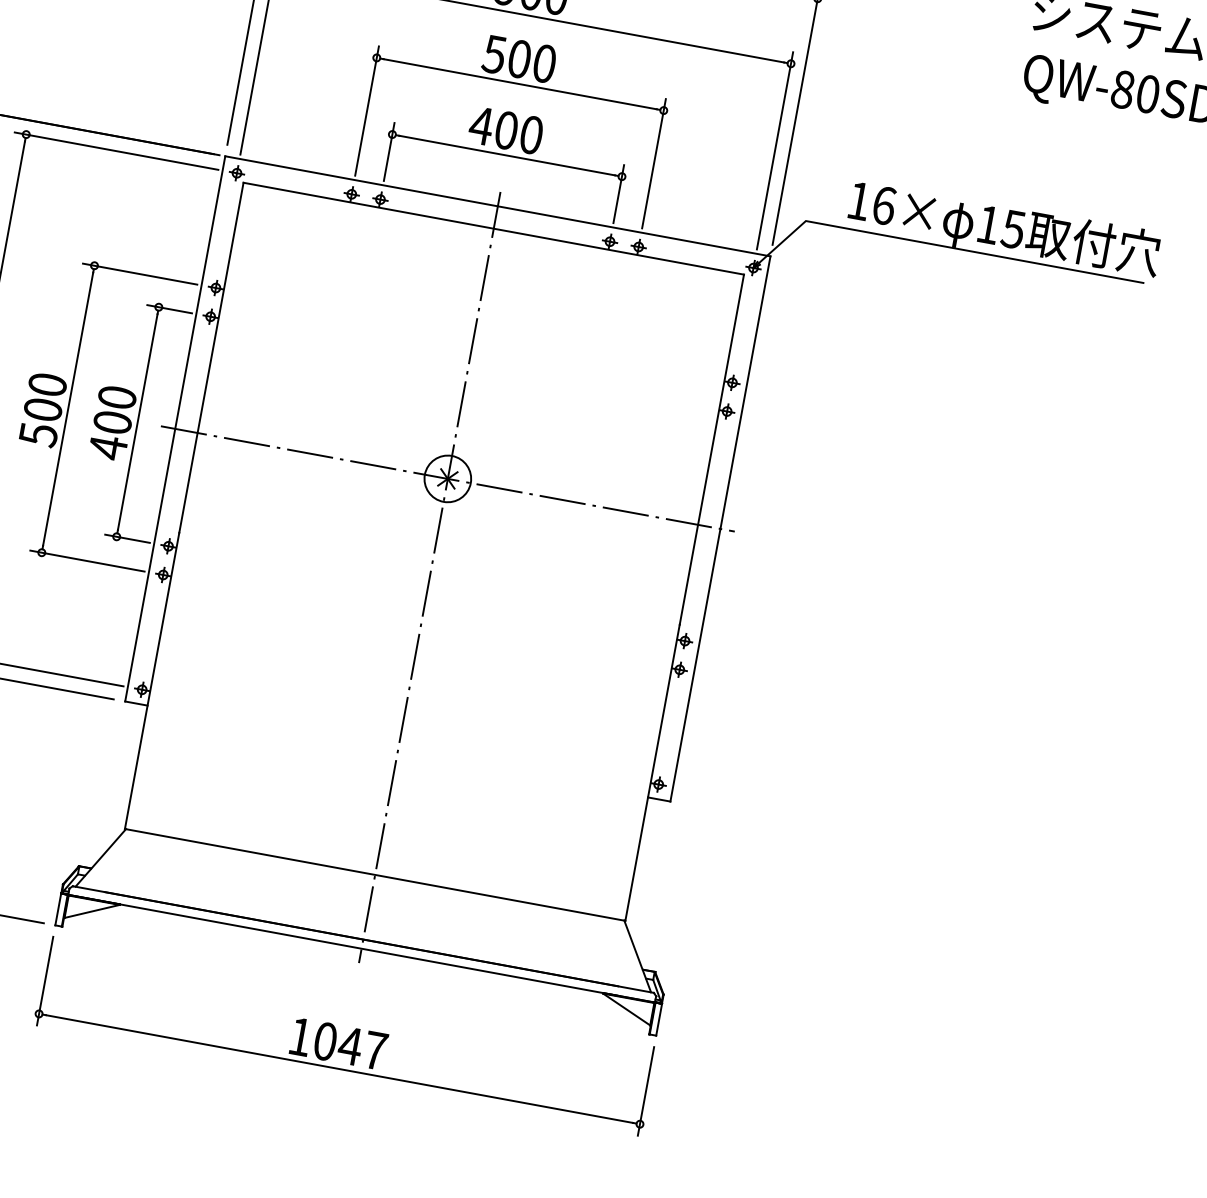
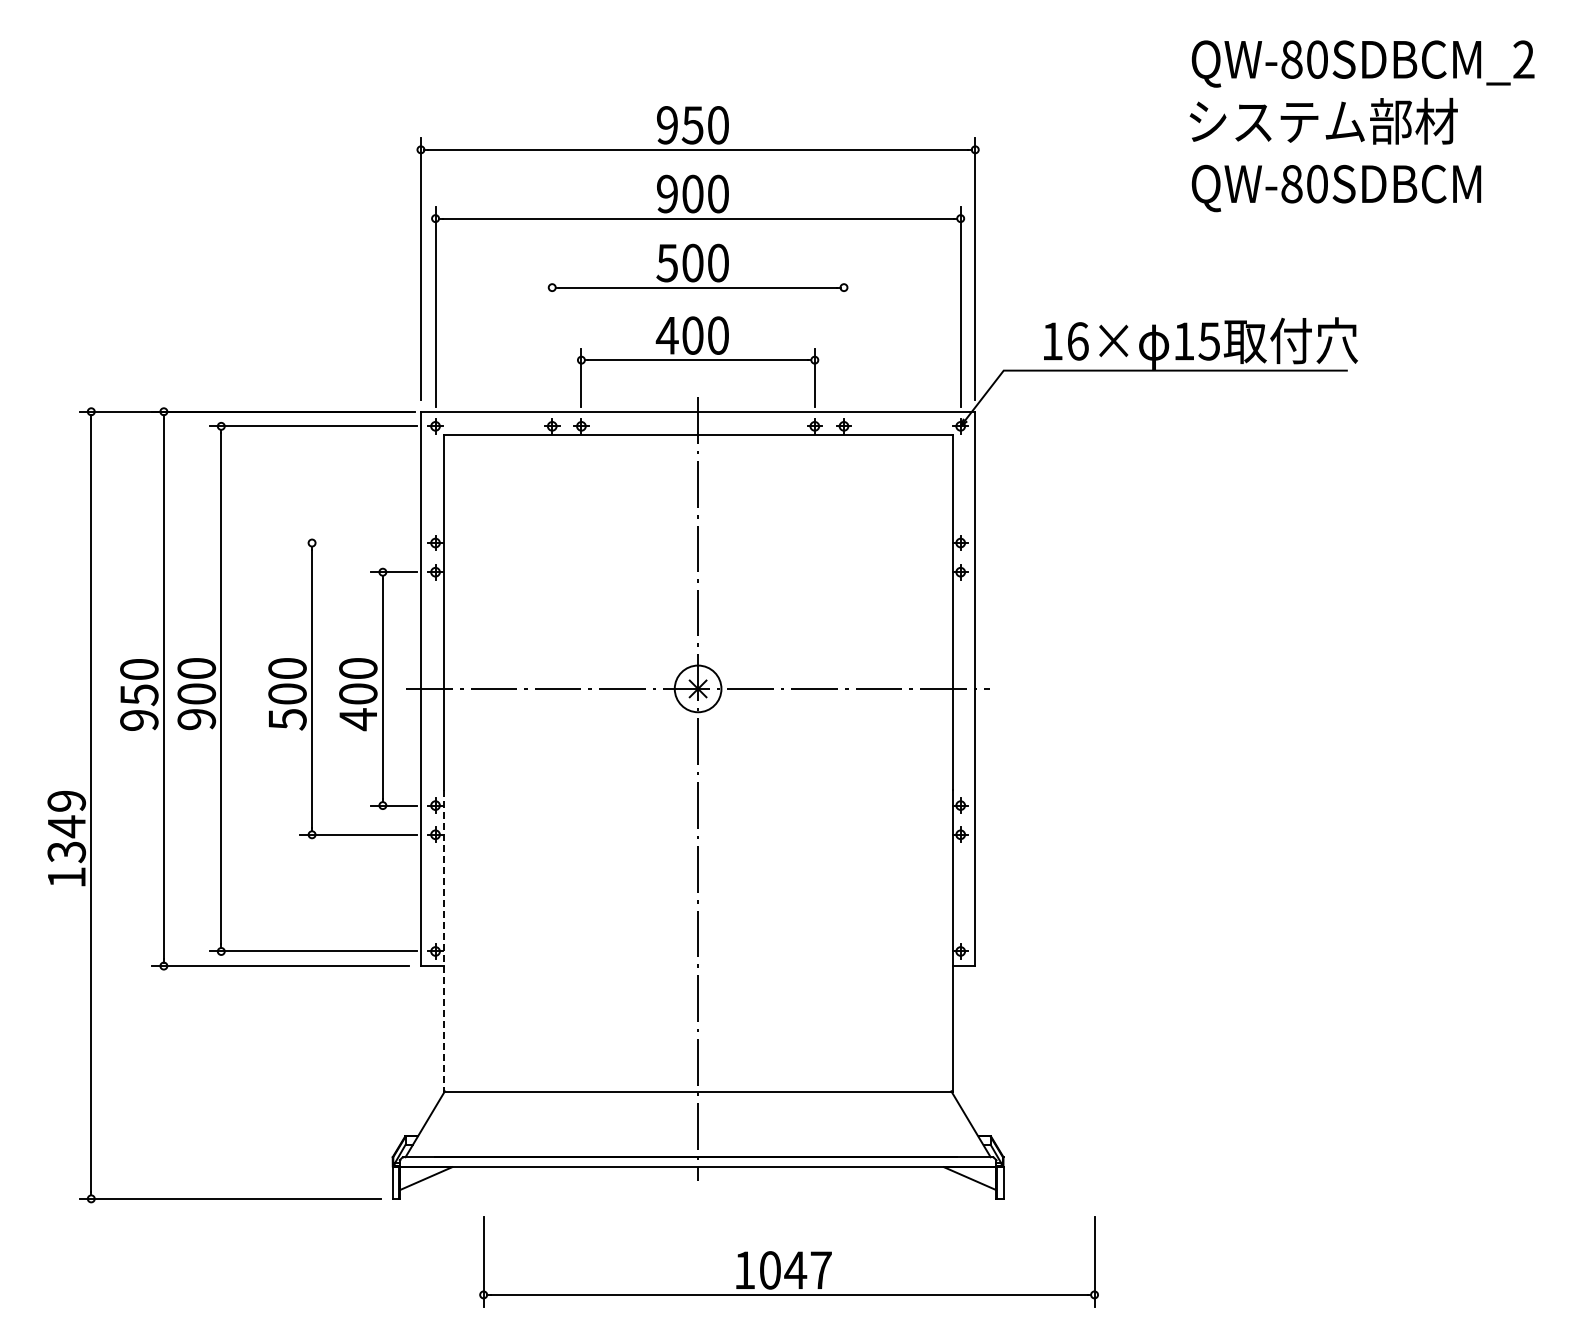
line: (367, 110) -> (552, 341), removed
line: (653, 163) -> (843, 341), removed
line: (140, 274) -> (358, 543), removed
line: (151, 680) -> (443, 940), solid -> dashed
part: (344, 1036) -> (788, 1261), moved

